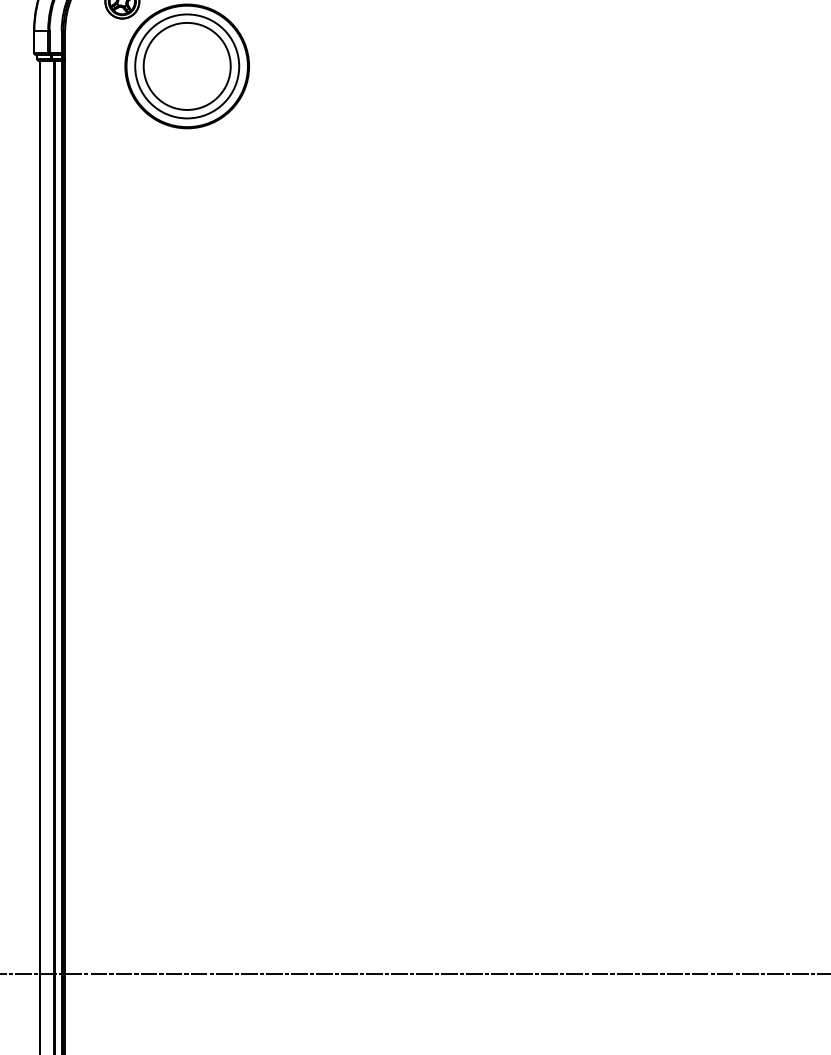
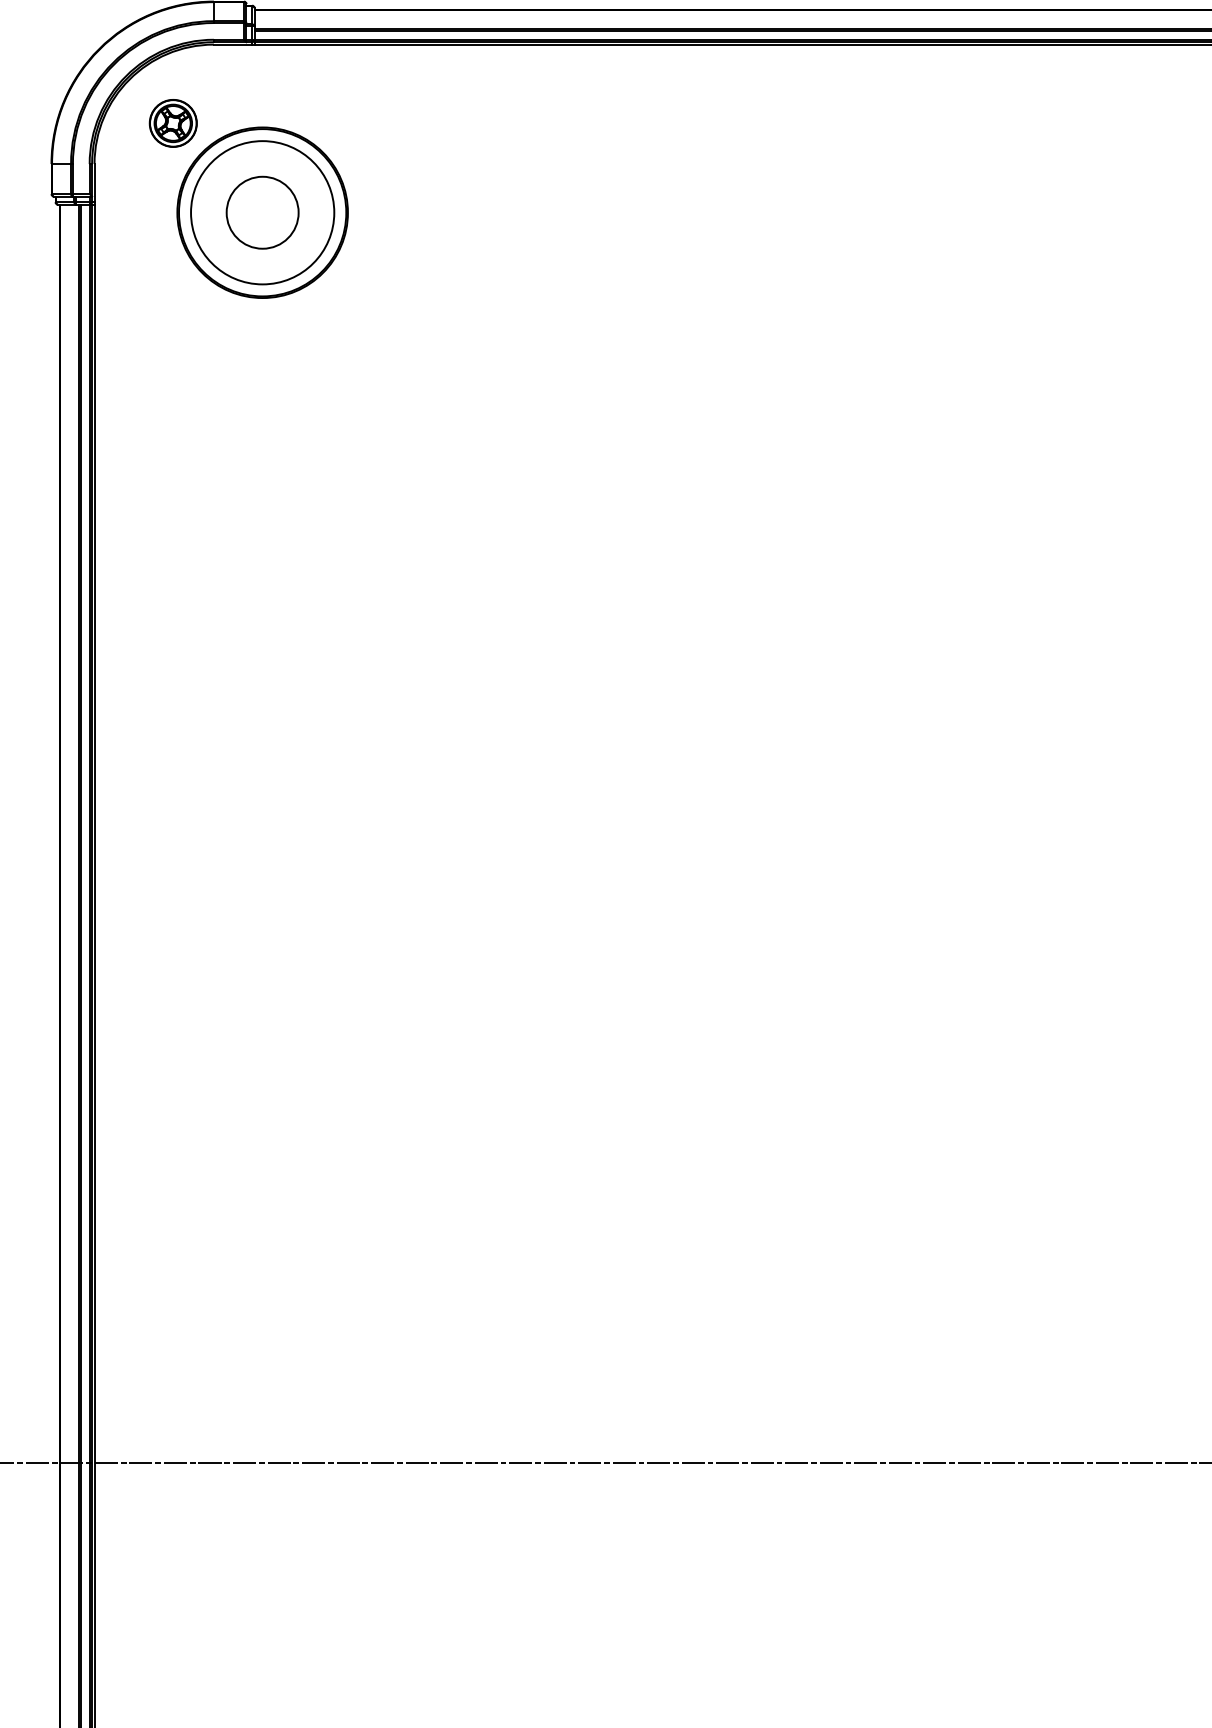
circle: (187, 66) -> (262, 212), size x0.6

